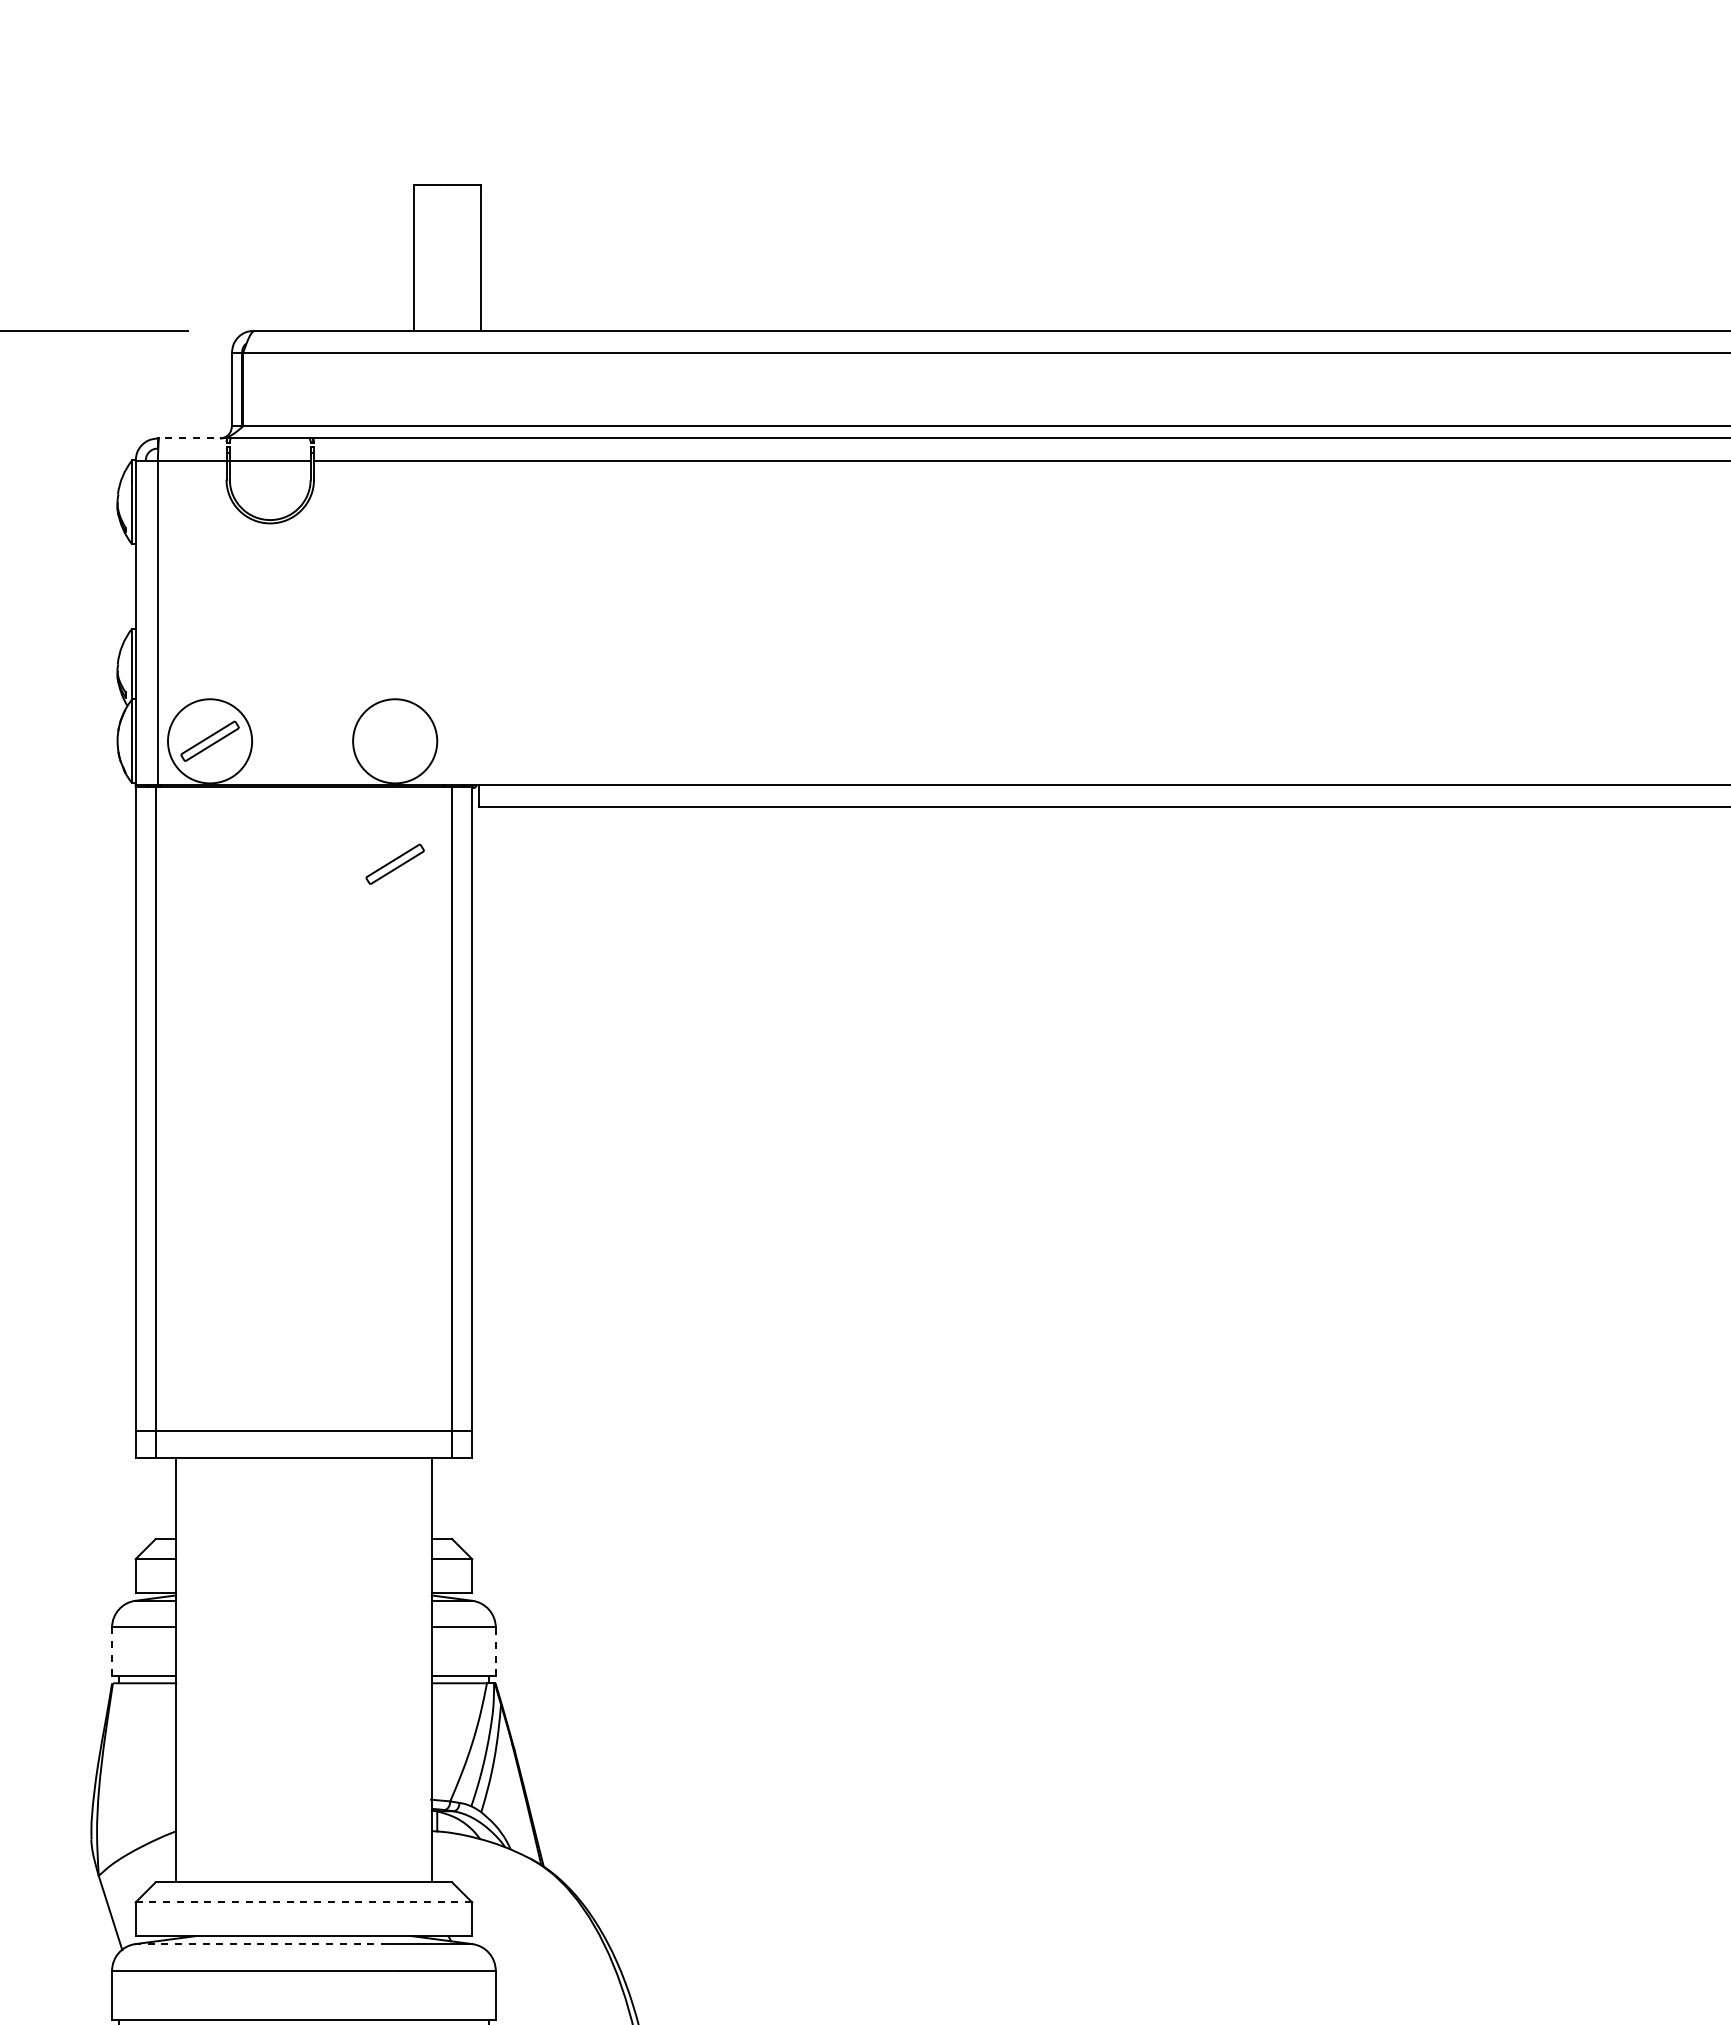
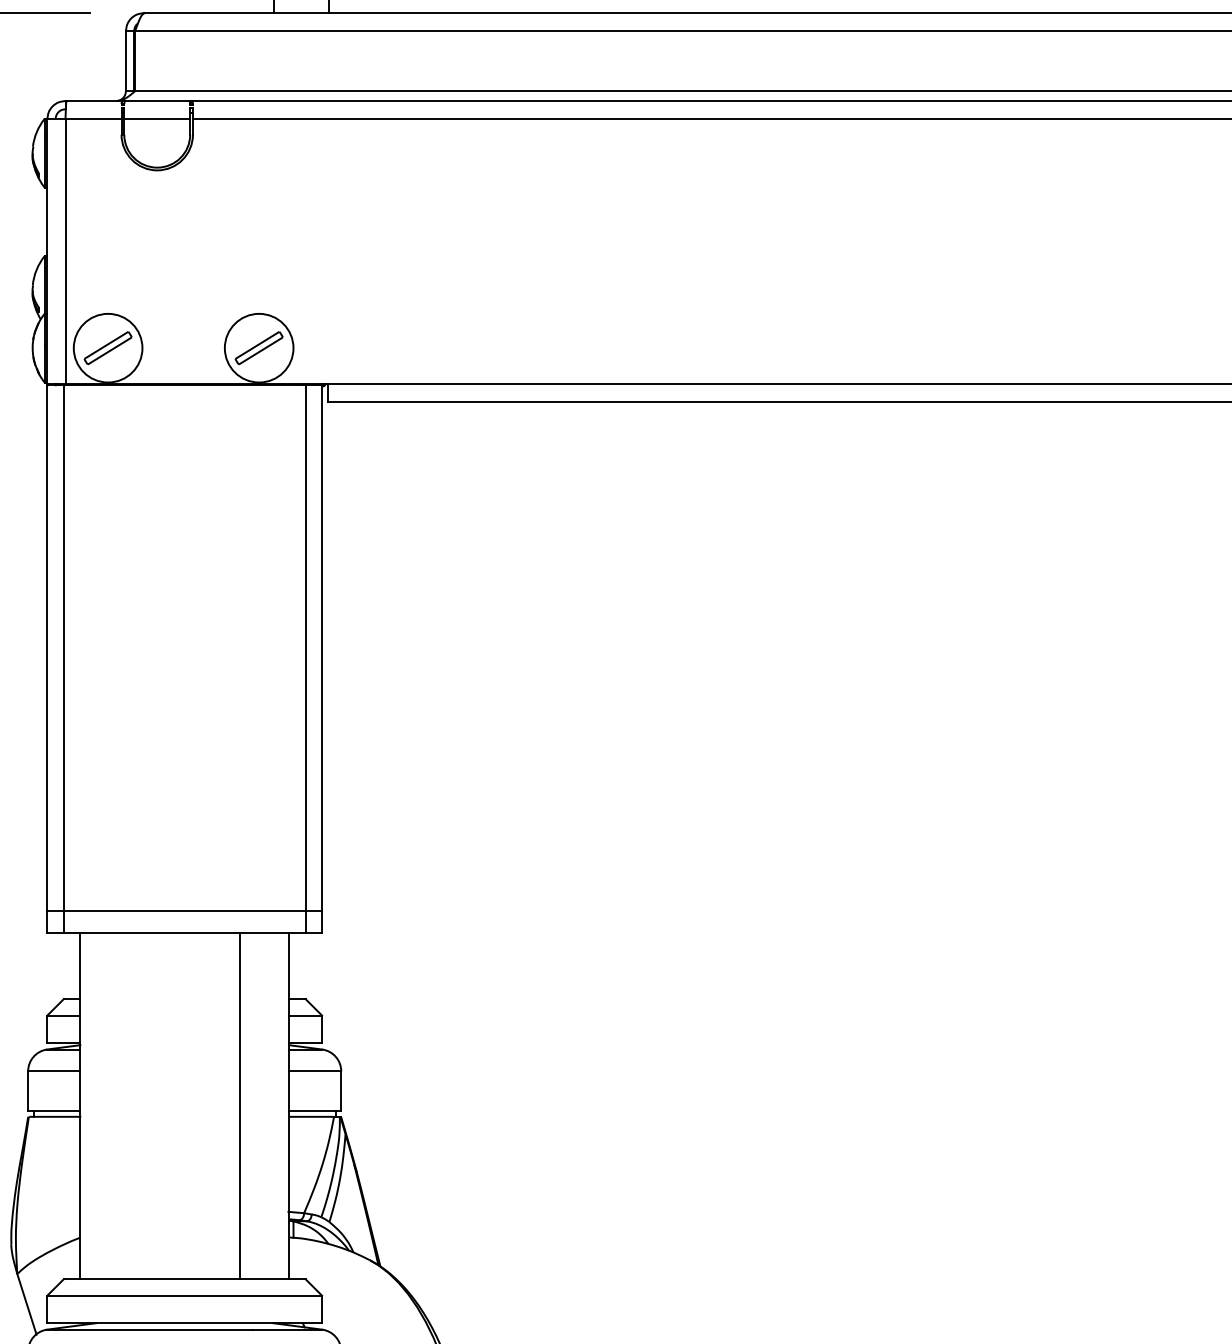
line: (192, 438) -> (93, 101), dashed -> solid
part: (394, 863) -> (258, 347), moved
line: (495, 1651) -> (341, 1090), dashed -> solid
line: (112, 1652) -> (28, 1091), dashed -> solid
line: (371, 1670) -> (239, 1106), added
line: (303, 1902) -> (184, 1295), dashed -> solid
line: (261, 1944) -> (150, 1329), dashed -> solid

